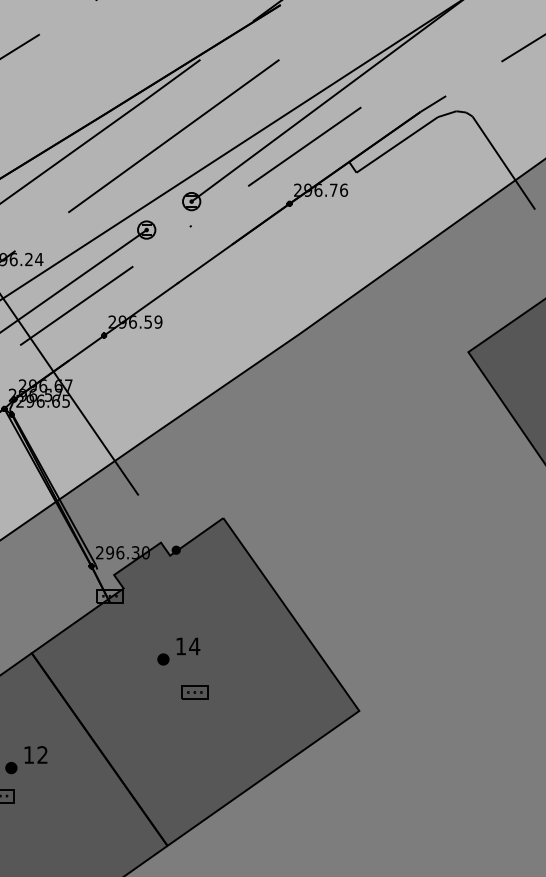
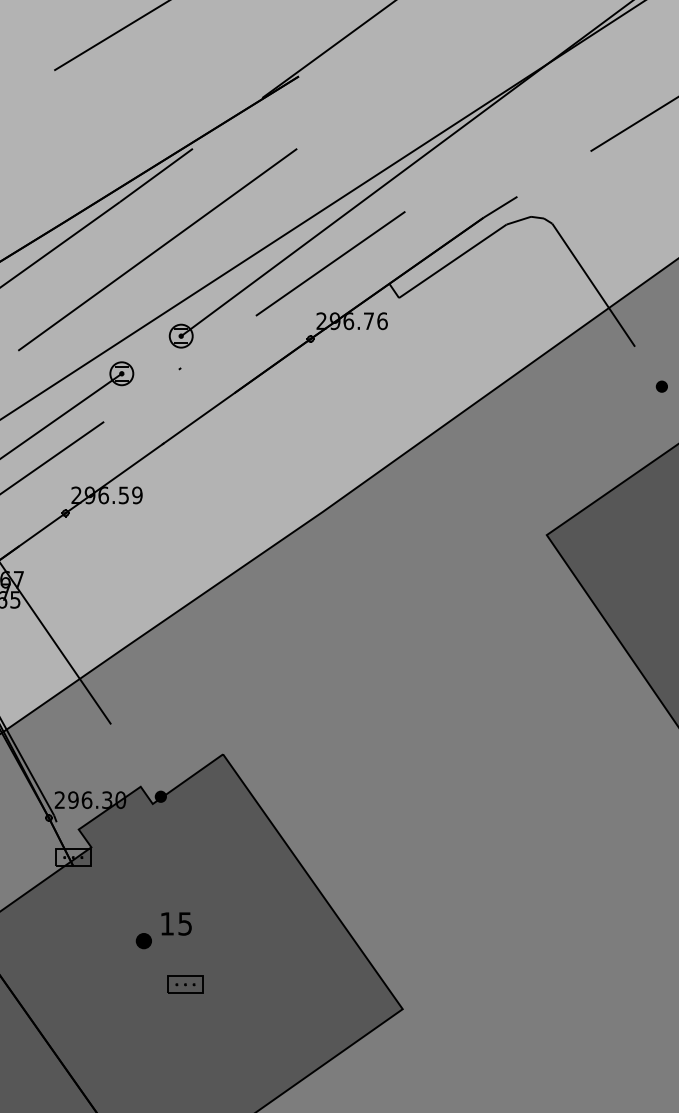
text: (194, 646) -> (184, 923), 14 -> 15

